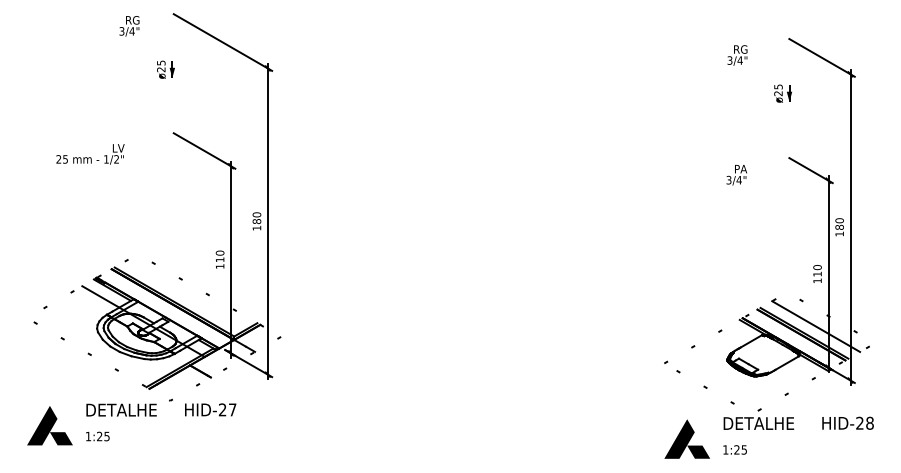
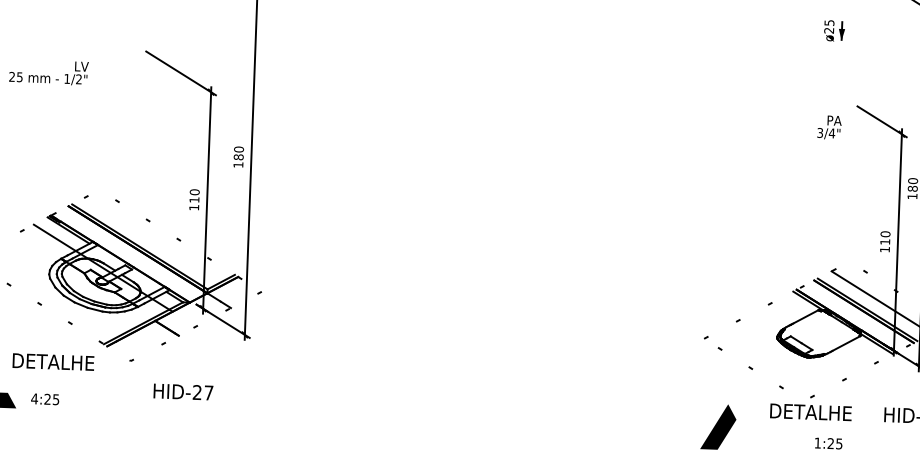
part: (782, 93) -> (833, 30), moved
text: (736, 175) -> (829, 127), moved
text: (121, 409) -> (53, 361), moved
text: (210, 409) -> (183, 391), moved
text: (88, 436) -> (34, 398), 1:25 -> 4:25
text: (734, 449) -> (827, 443), moved
fill: (698, 451) -> (739, 442), removed

